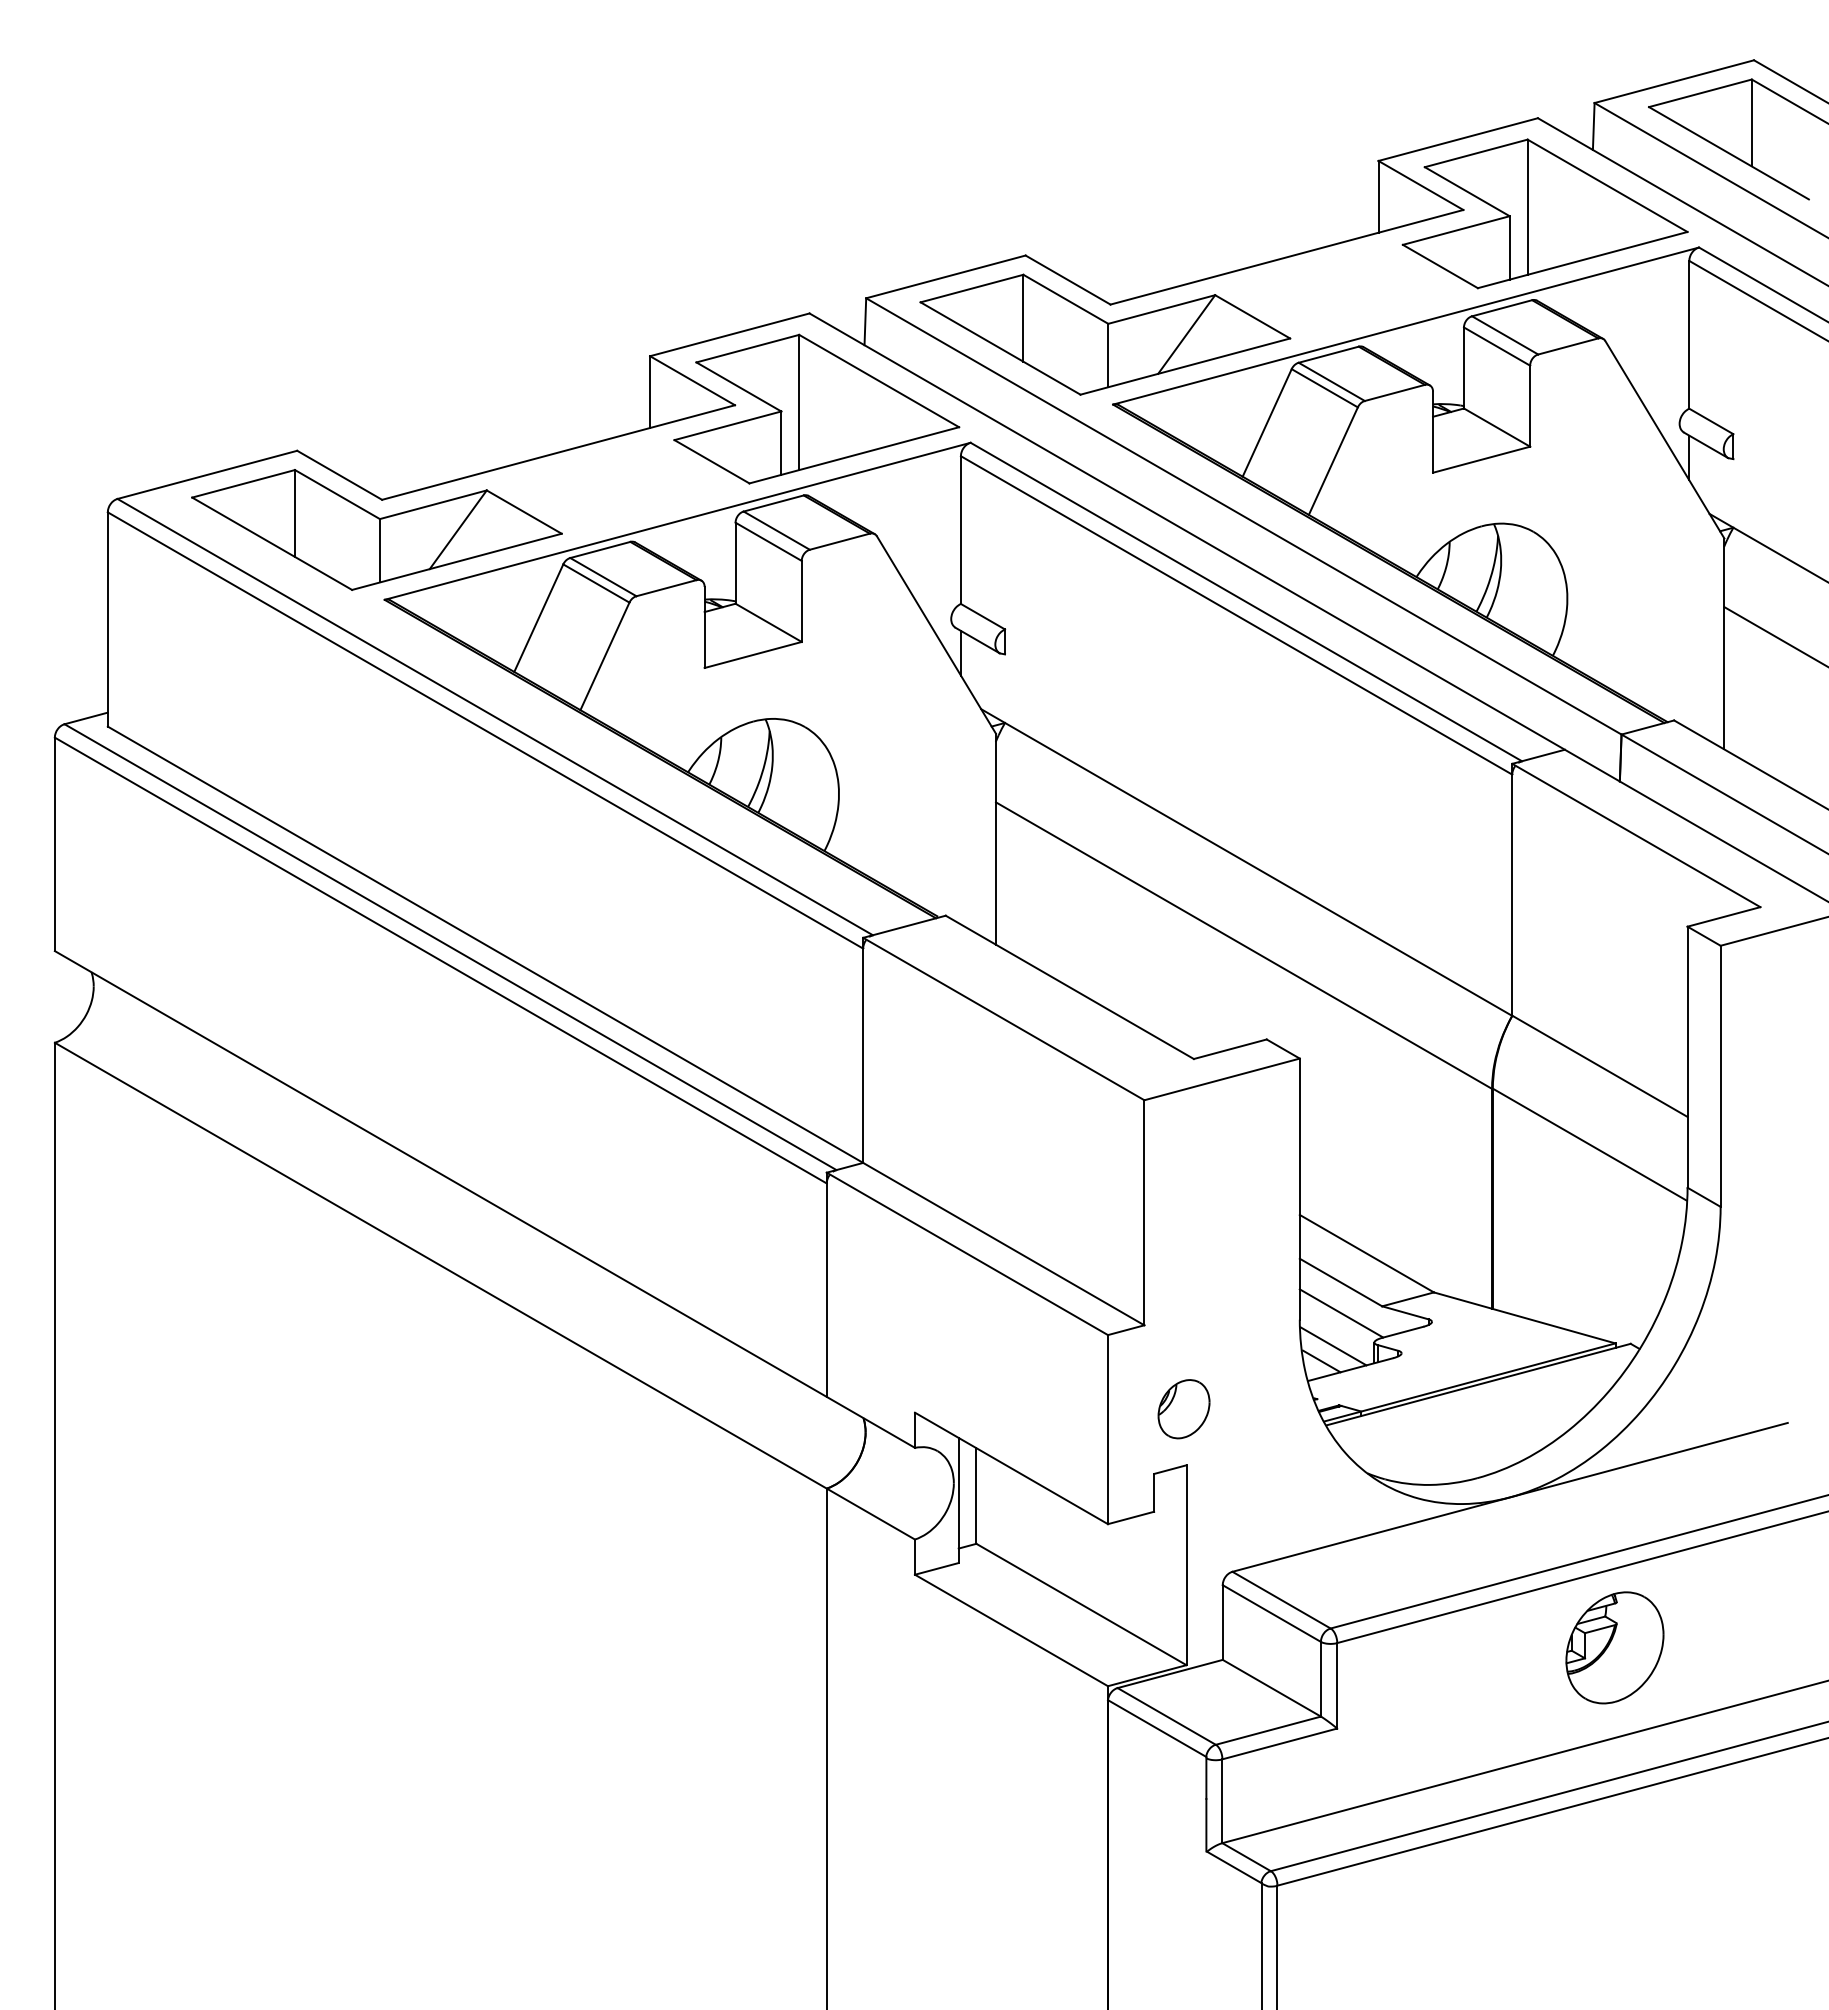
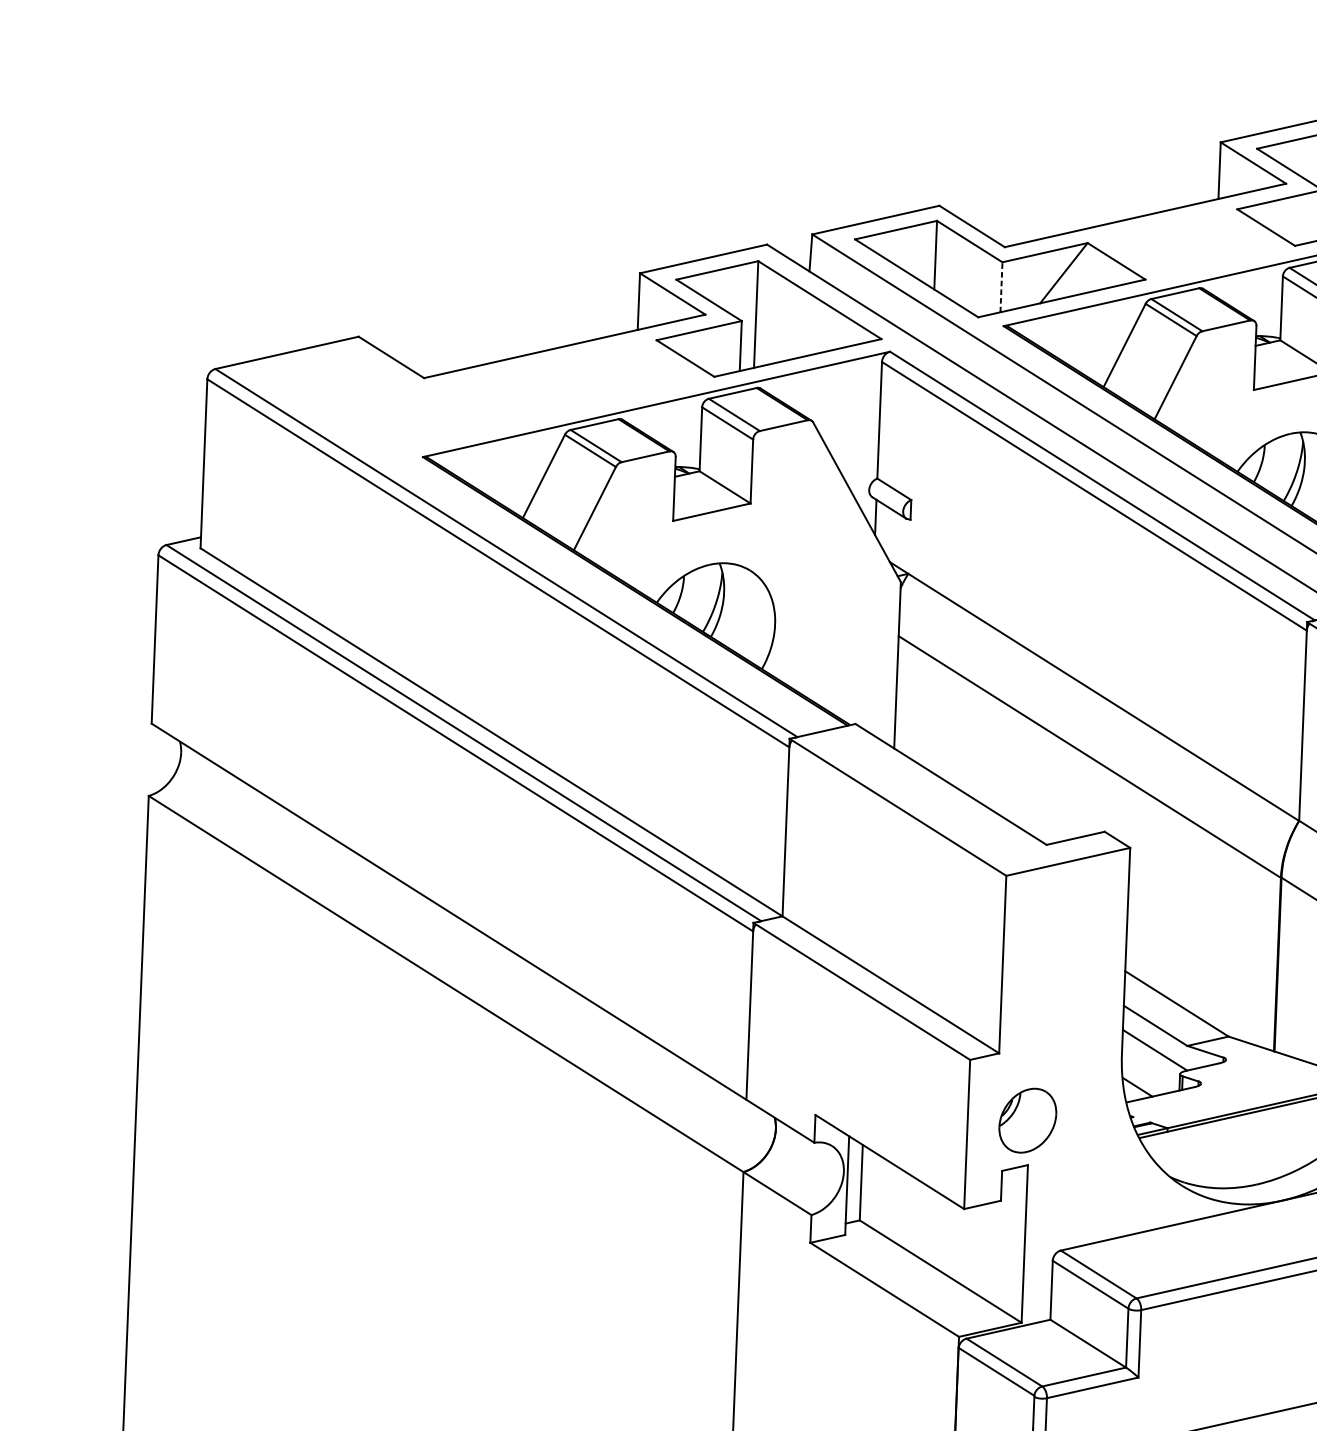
line: (1108, 355) -> (1001, 287), solid -> dashed
part: (376, 529) -> (418, 401), removed
line: (1333, 1346) -> (1147, 1076), removed
part: (1183, 1409) -> (1027, 1121), size x1.4

